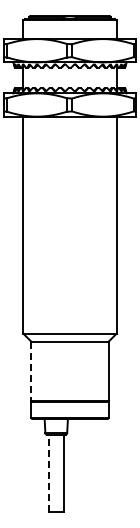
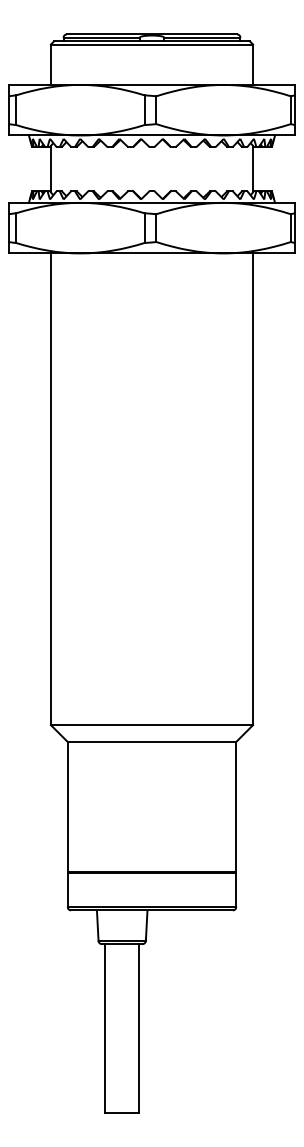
line: (31, 371) -> (68, 807), dashed -> solid
line: (48, 473) -> (105, 1028), dashed -> solid

